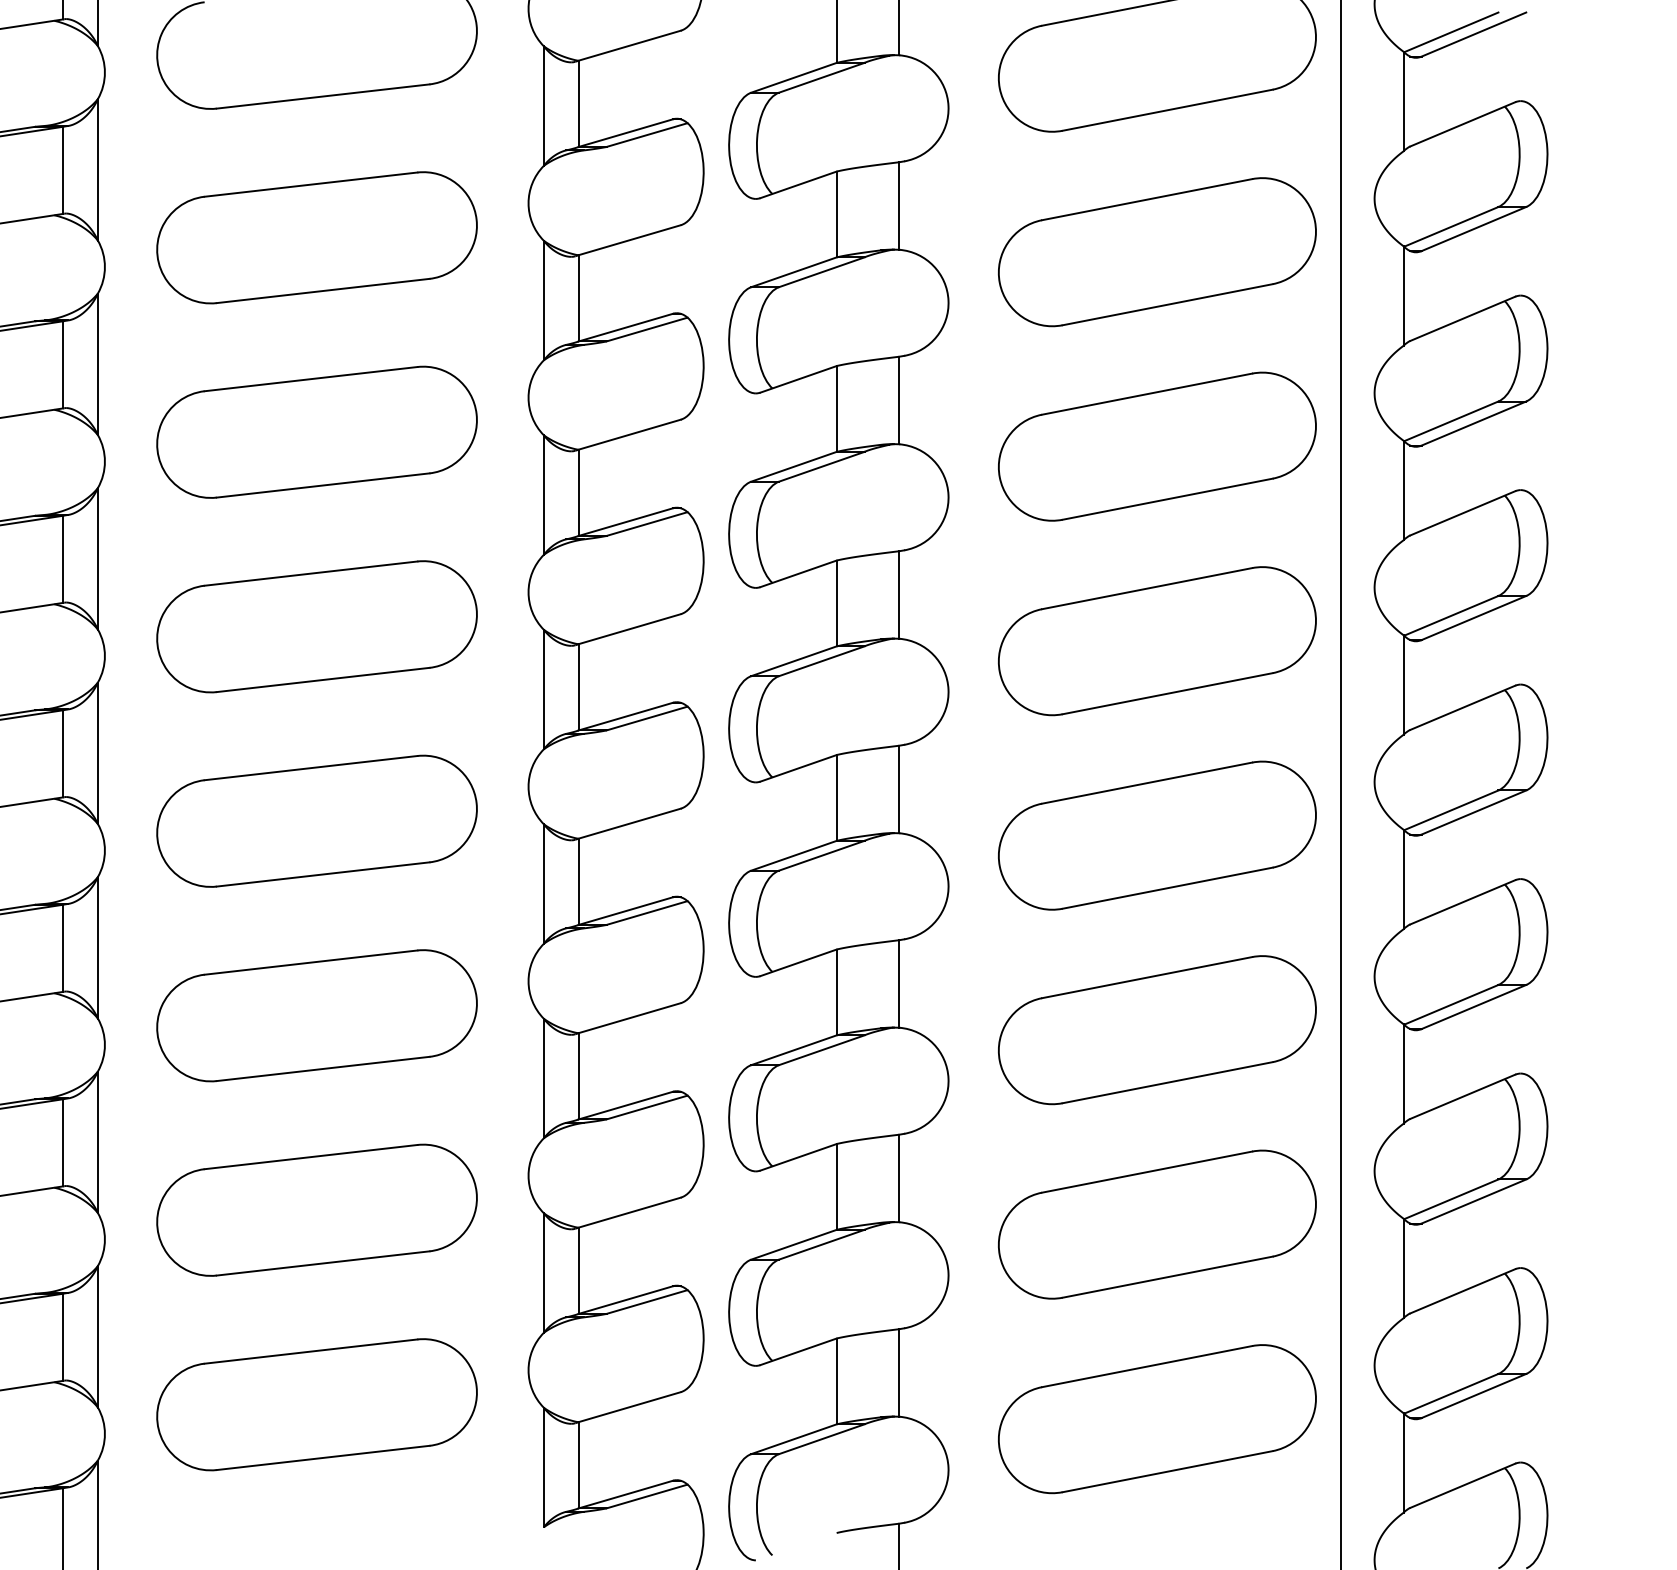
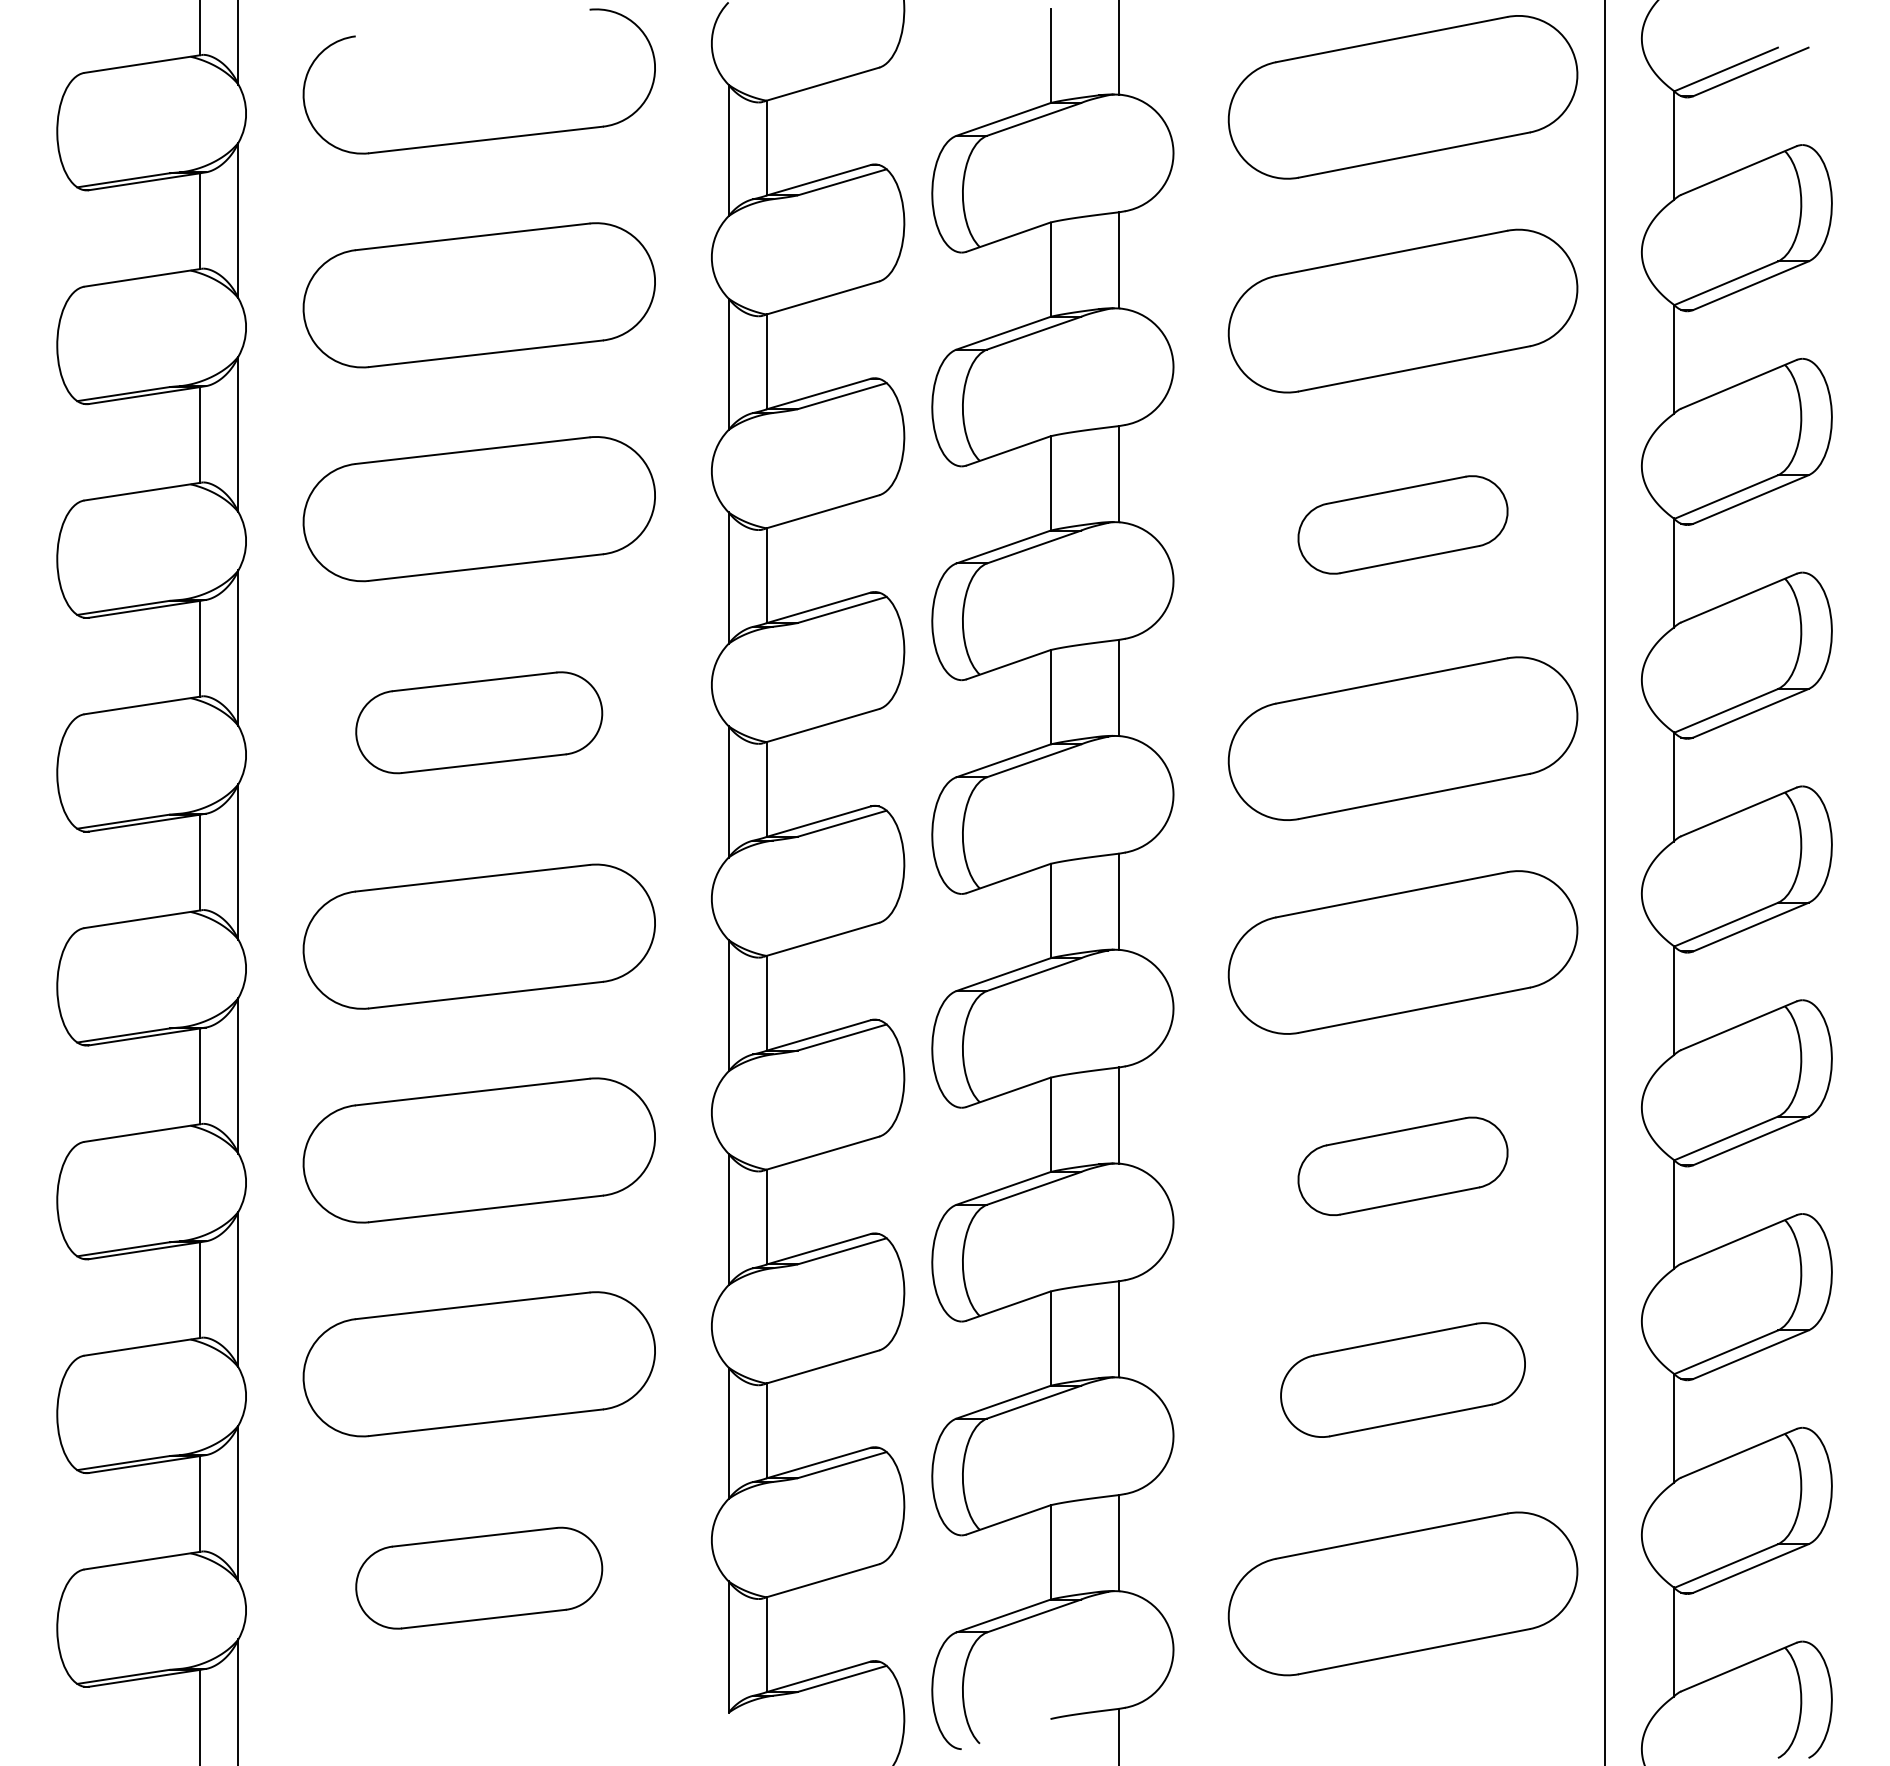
part: (1156, 446) -> (1402, 524), size x0.6
part: (316, 626) -> (478, 722), size x0.7
part: (1156, 1030) -> (1402, 1166), size x0.6
part: (1156, 1224) -> (1402, 1379), size x0.7
part: (316, 1405) -> (478, 1578), size x0.7

